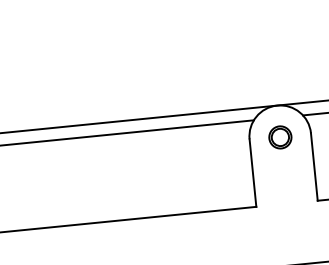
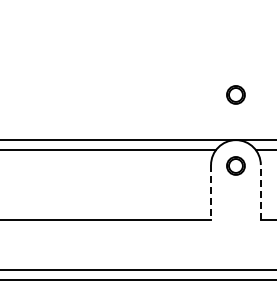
circle: (271, 49) -> (235, 94), added
line: (313, 165) -> (260, 191), solid -> dashed
line: (253, 173) -> (211, 192), solid -> dashed

